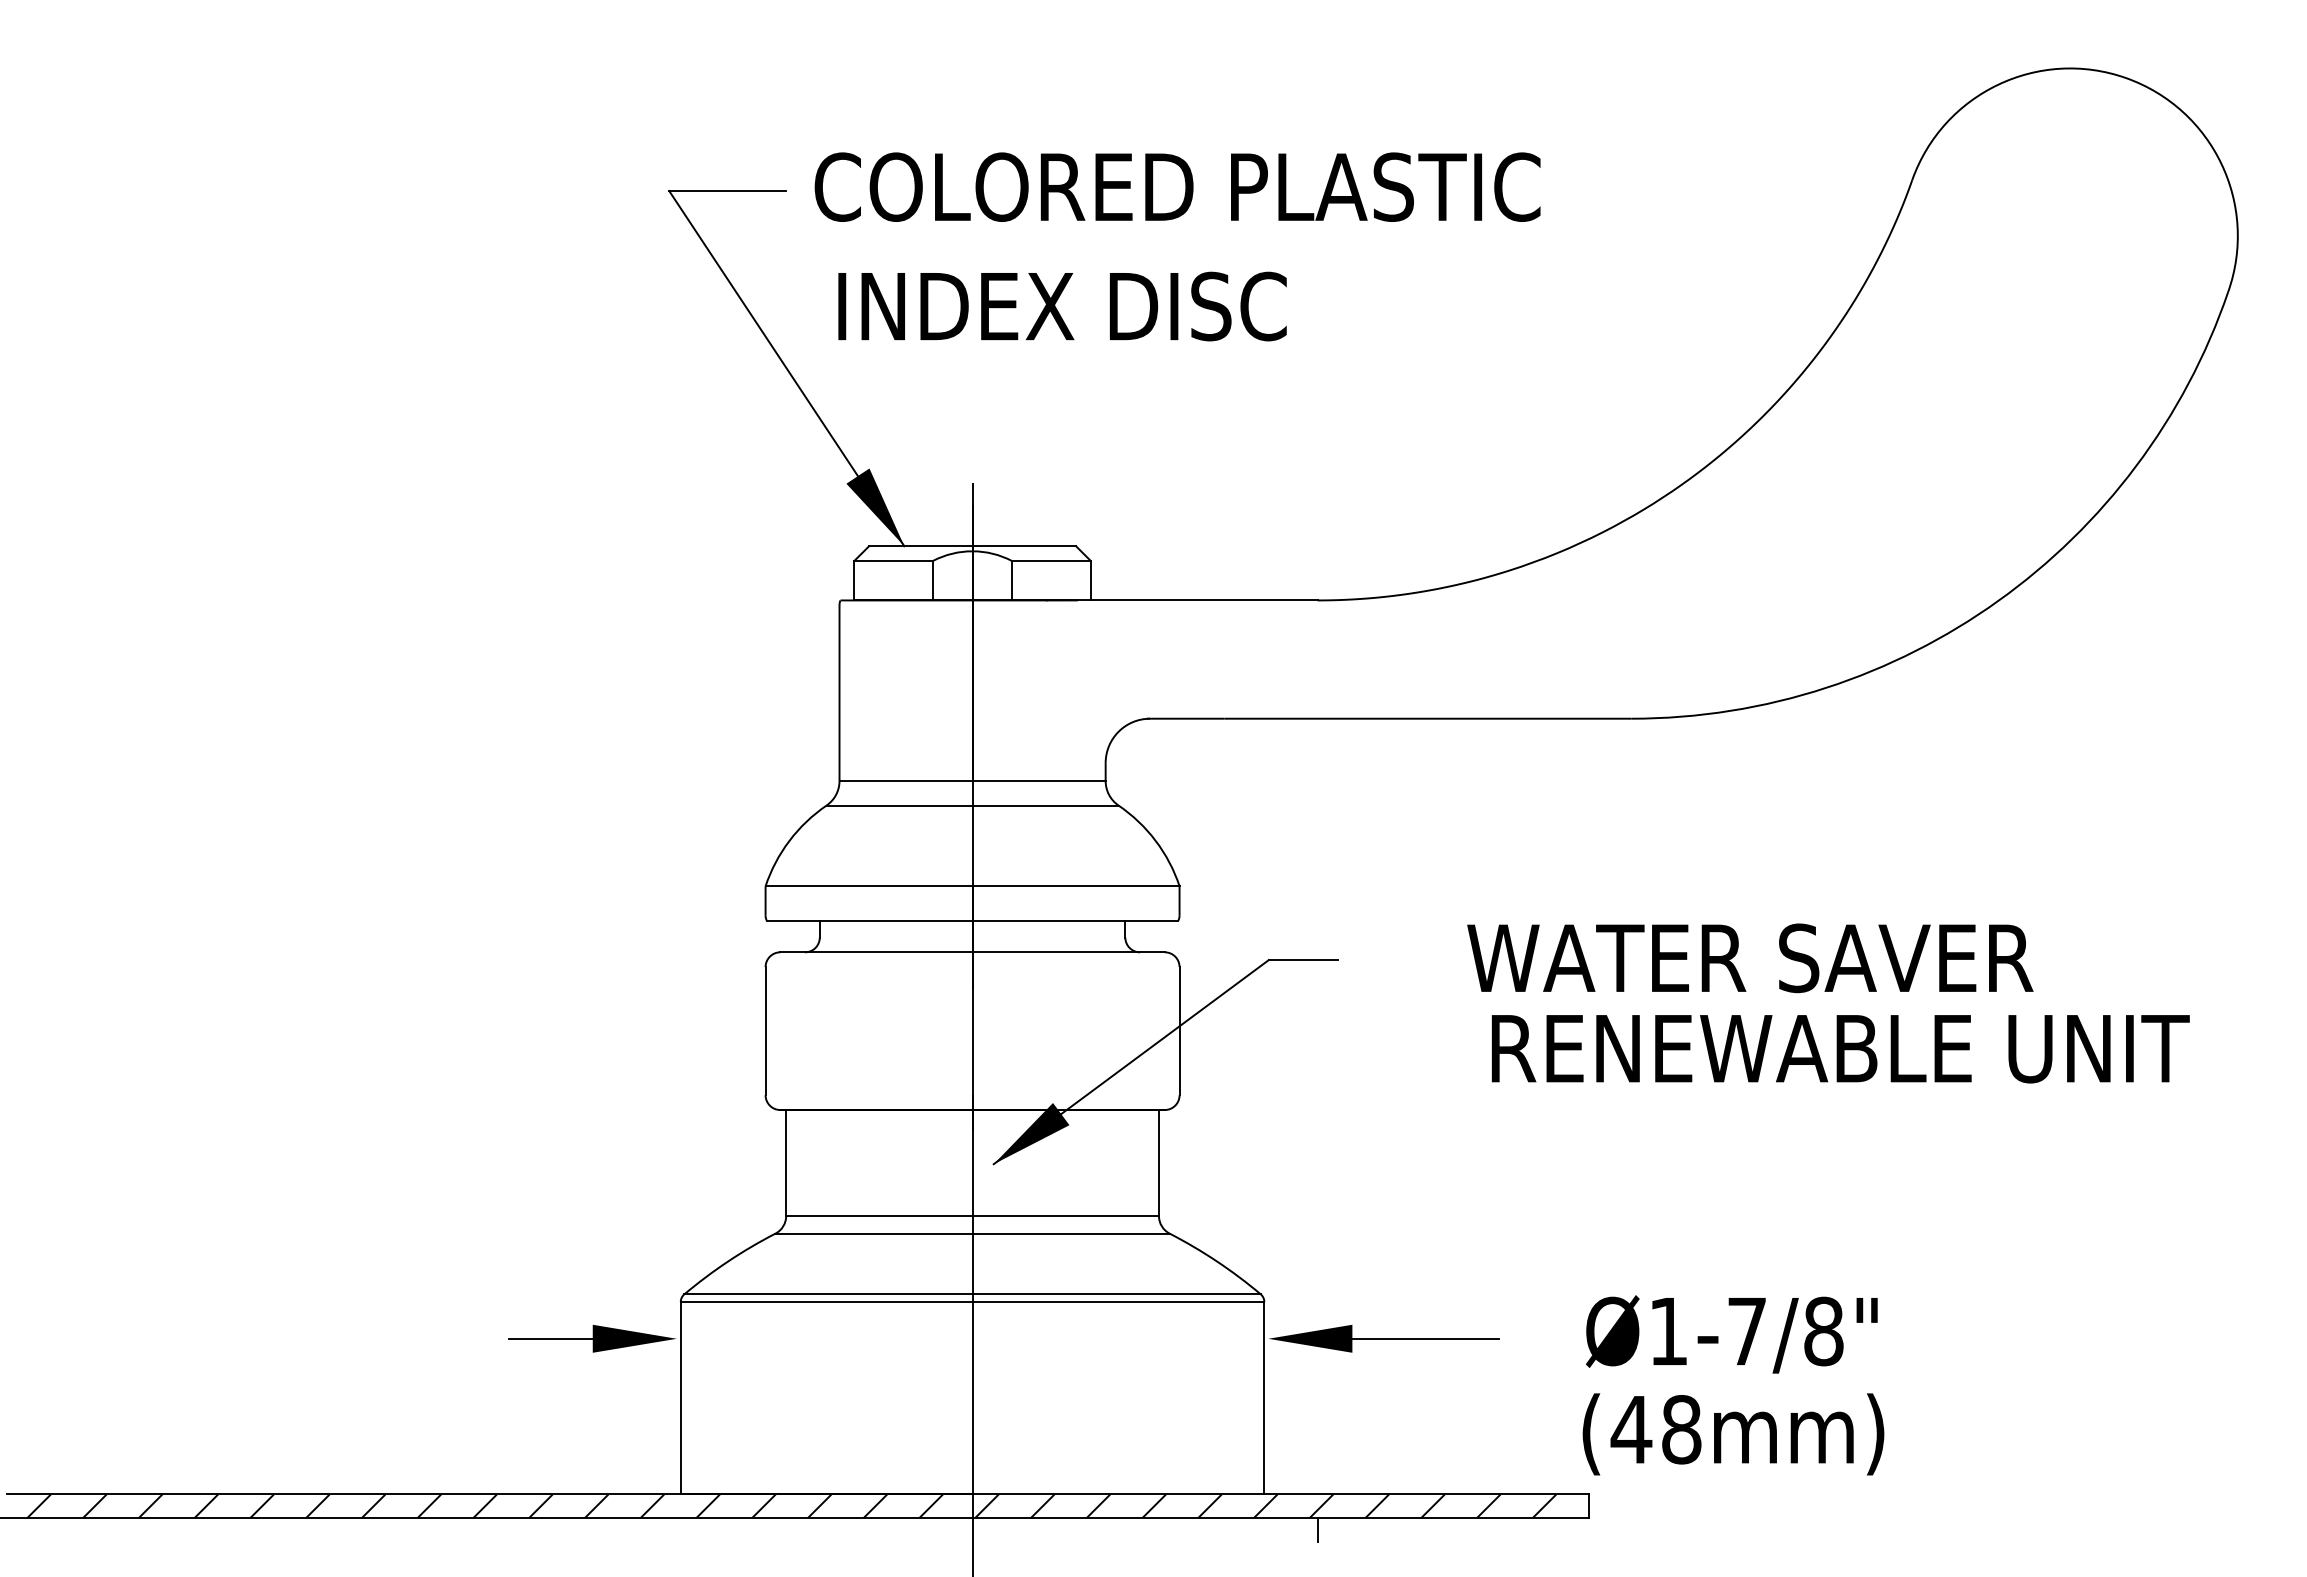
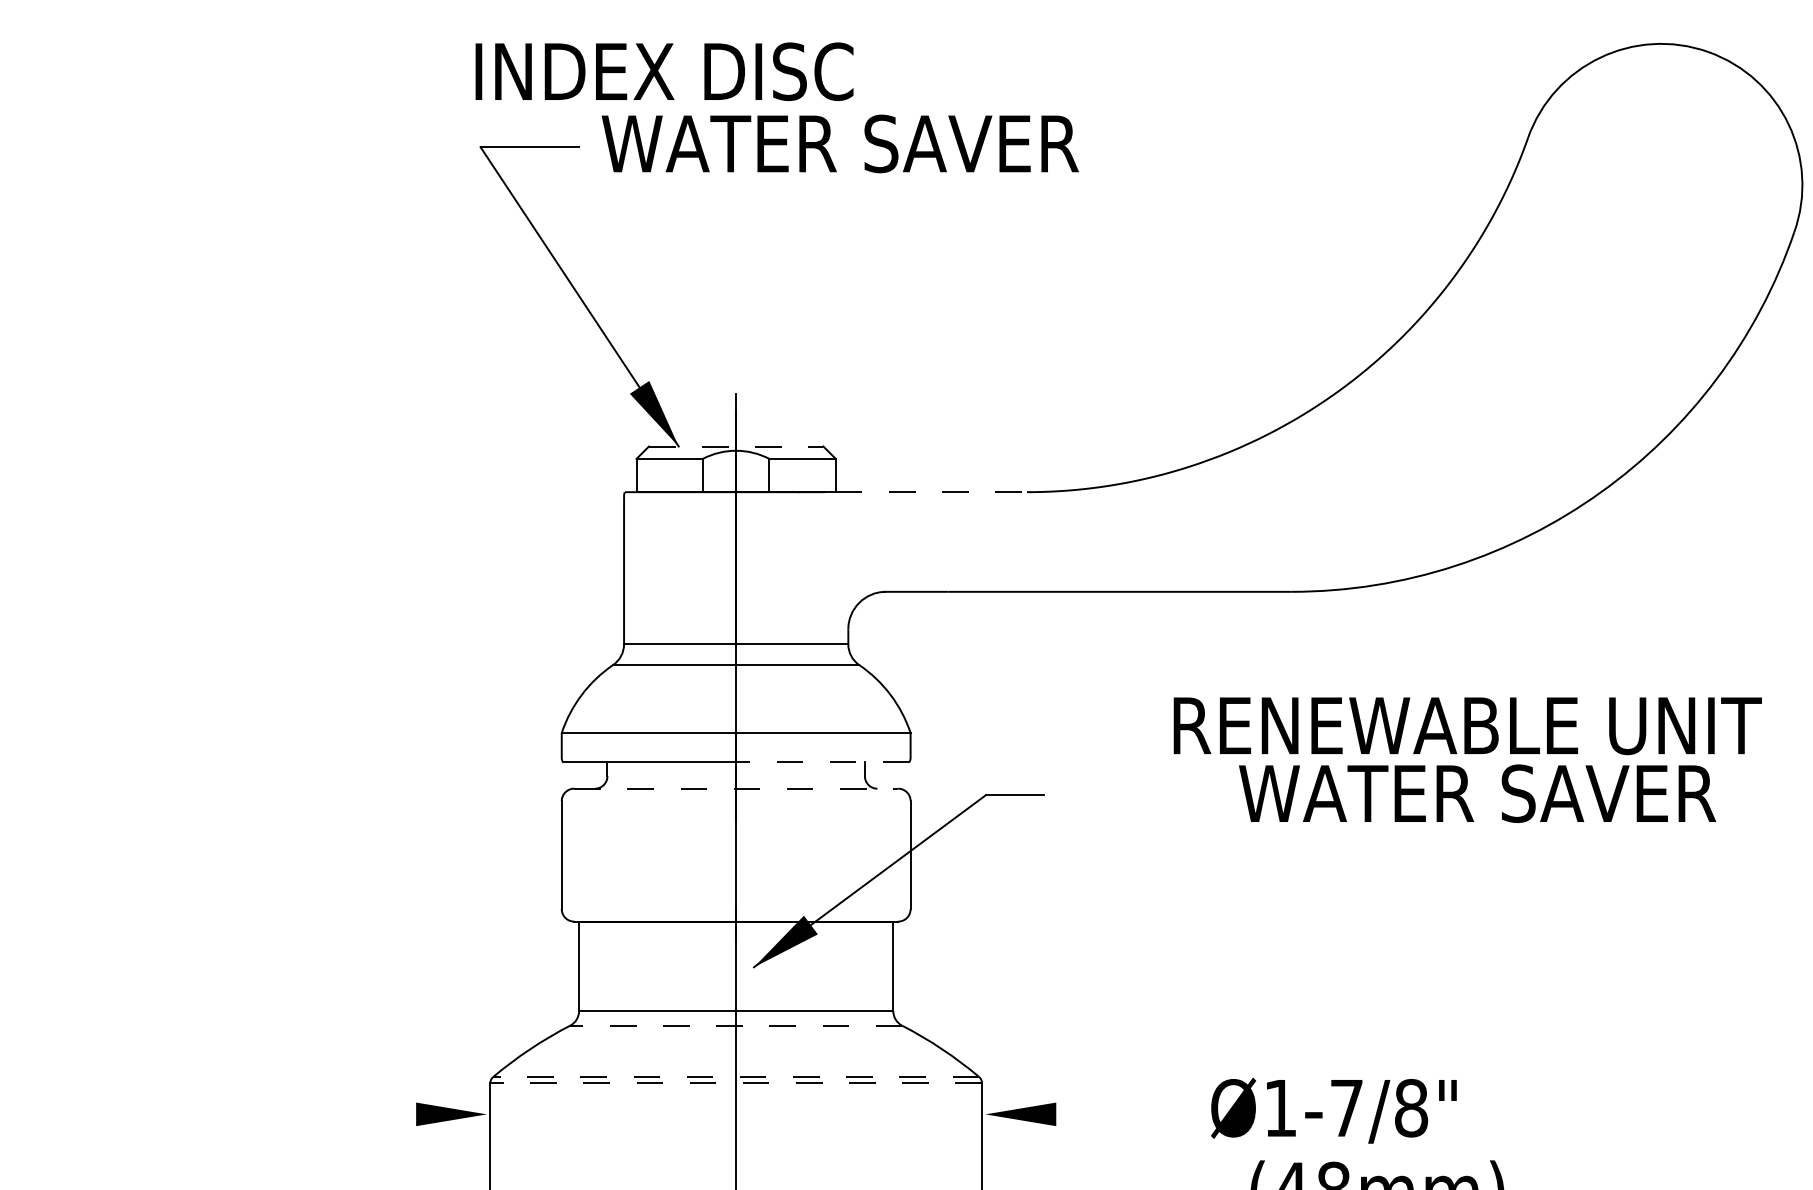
text: (1176, 186) -> (908, 143), COLORED PLASTIC -> WATER SAVER
text: (1062, 306) -> (664, 71), moved
line: (973, 546) -> (736, 446), solid -> dashed
line: (1204, 600) -> (931, 492), solid -> dashed
line: (1075, 920) -> (822, 761), solid -> dashed
line: (973, 952) -> (736, 788), solid -> dashed
text: (1750, 958) -> (1477, 793), moved
text: (1840, 1049) -> (1467, 726), moved
line: (972, 1233) -> (736, 1025), solid -> dashed
line: (972, 1294) -> (736, 1077), solid -> dashed
line: (972, 1301) -> (736, 1082), solid -> dashed
text: (1731, 1334) -> (1333, 1110), moved
line: (550, 1338) -> (380, 1114), removed
line: (1425, 1338) -> (1117, 1114), removed

